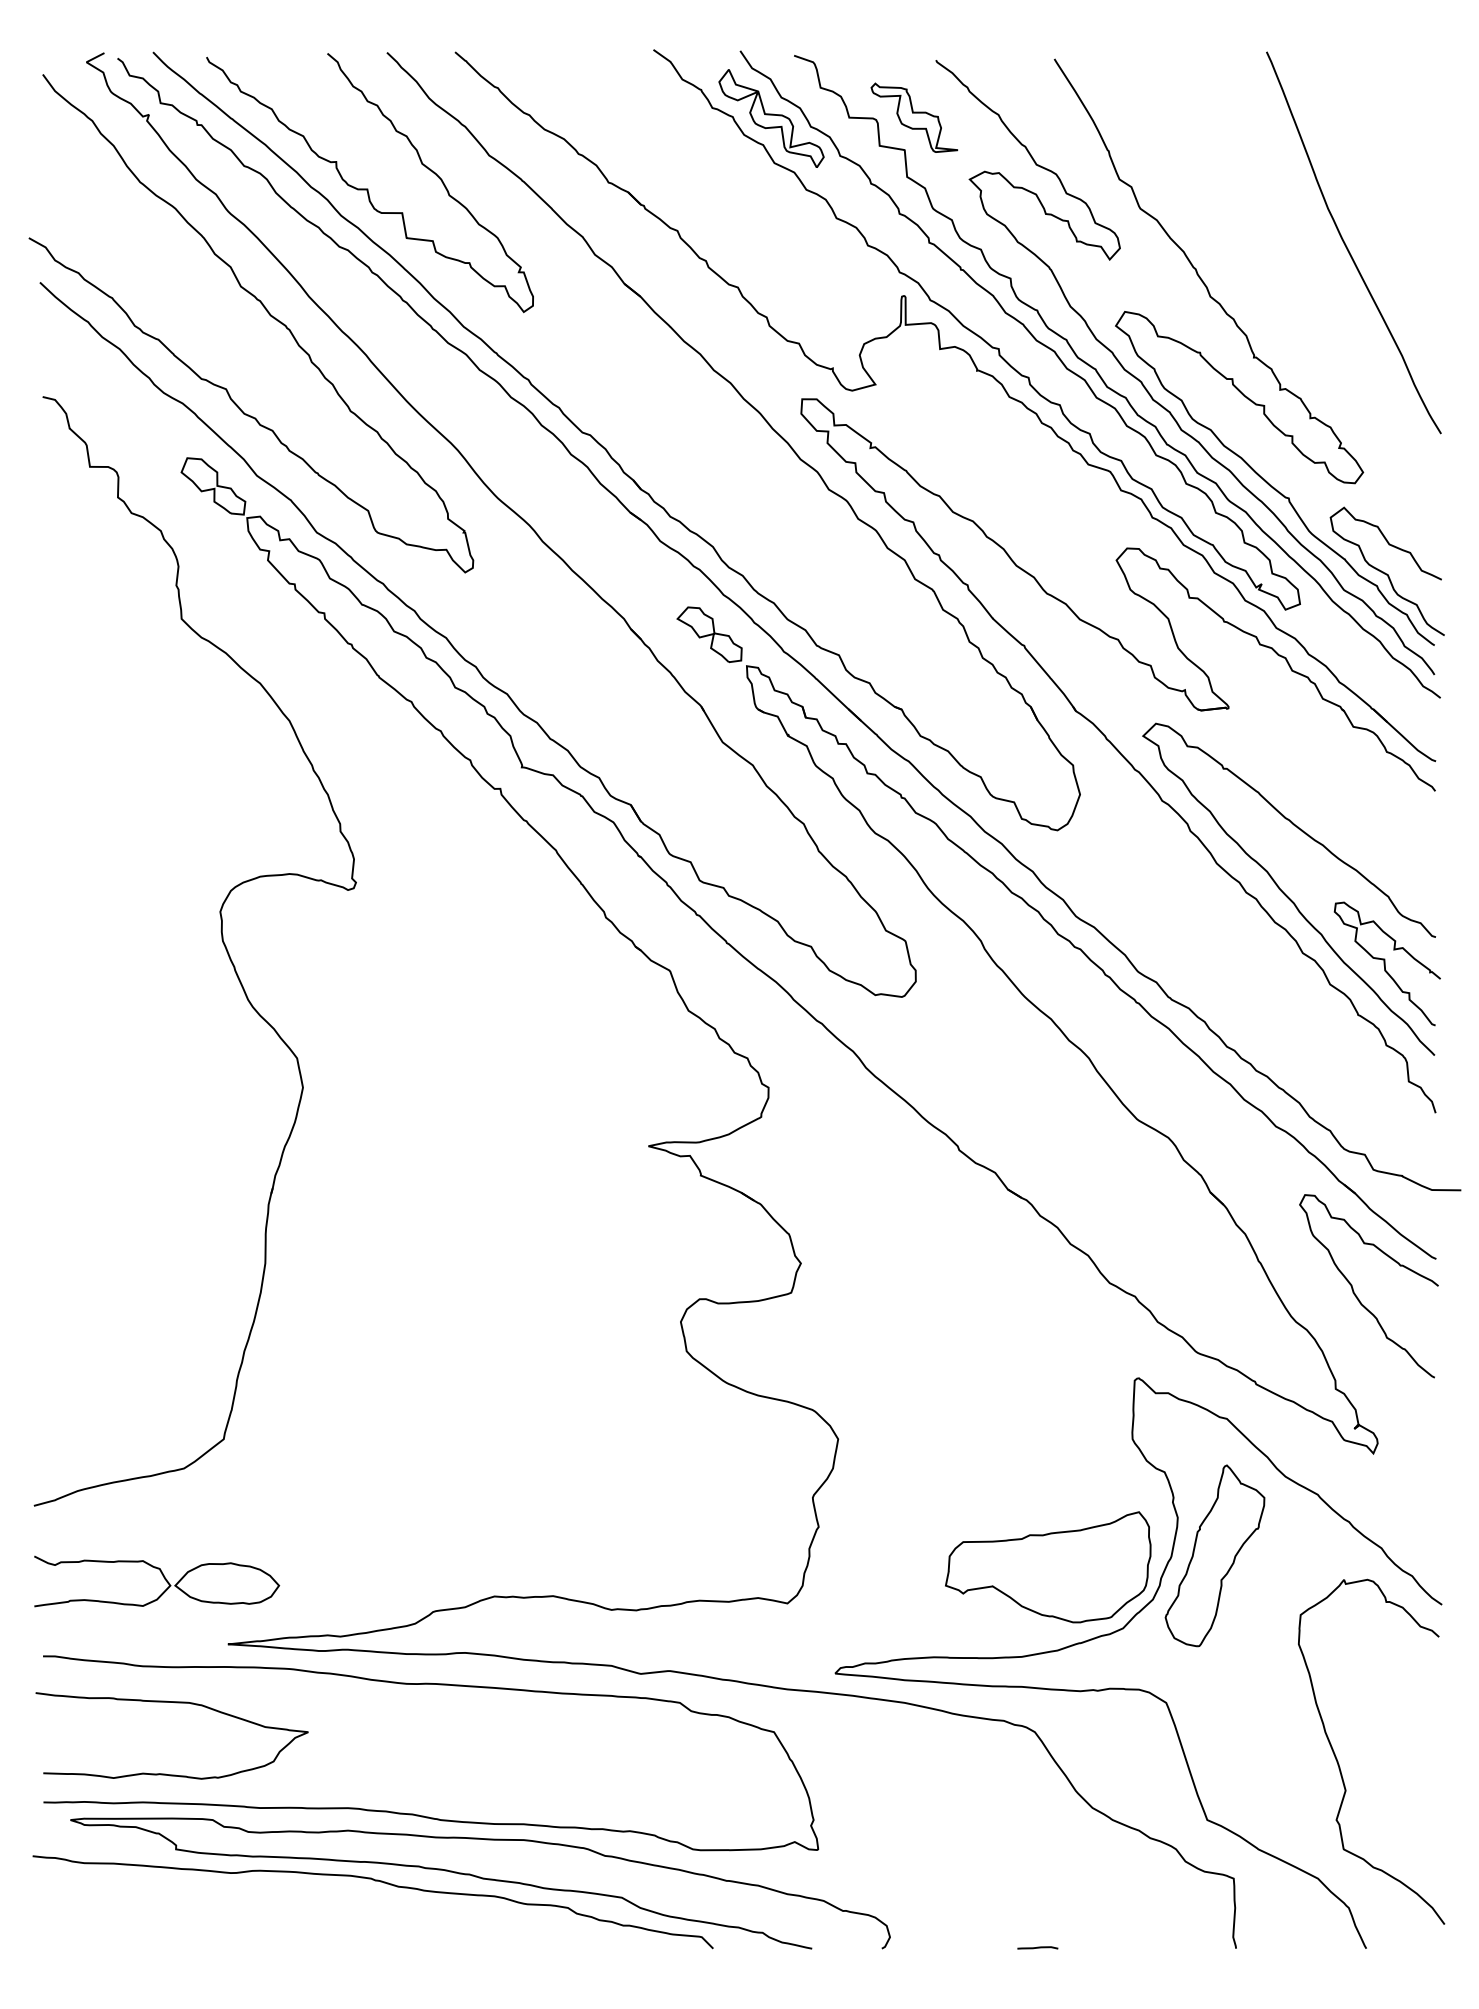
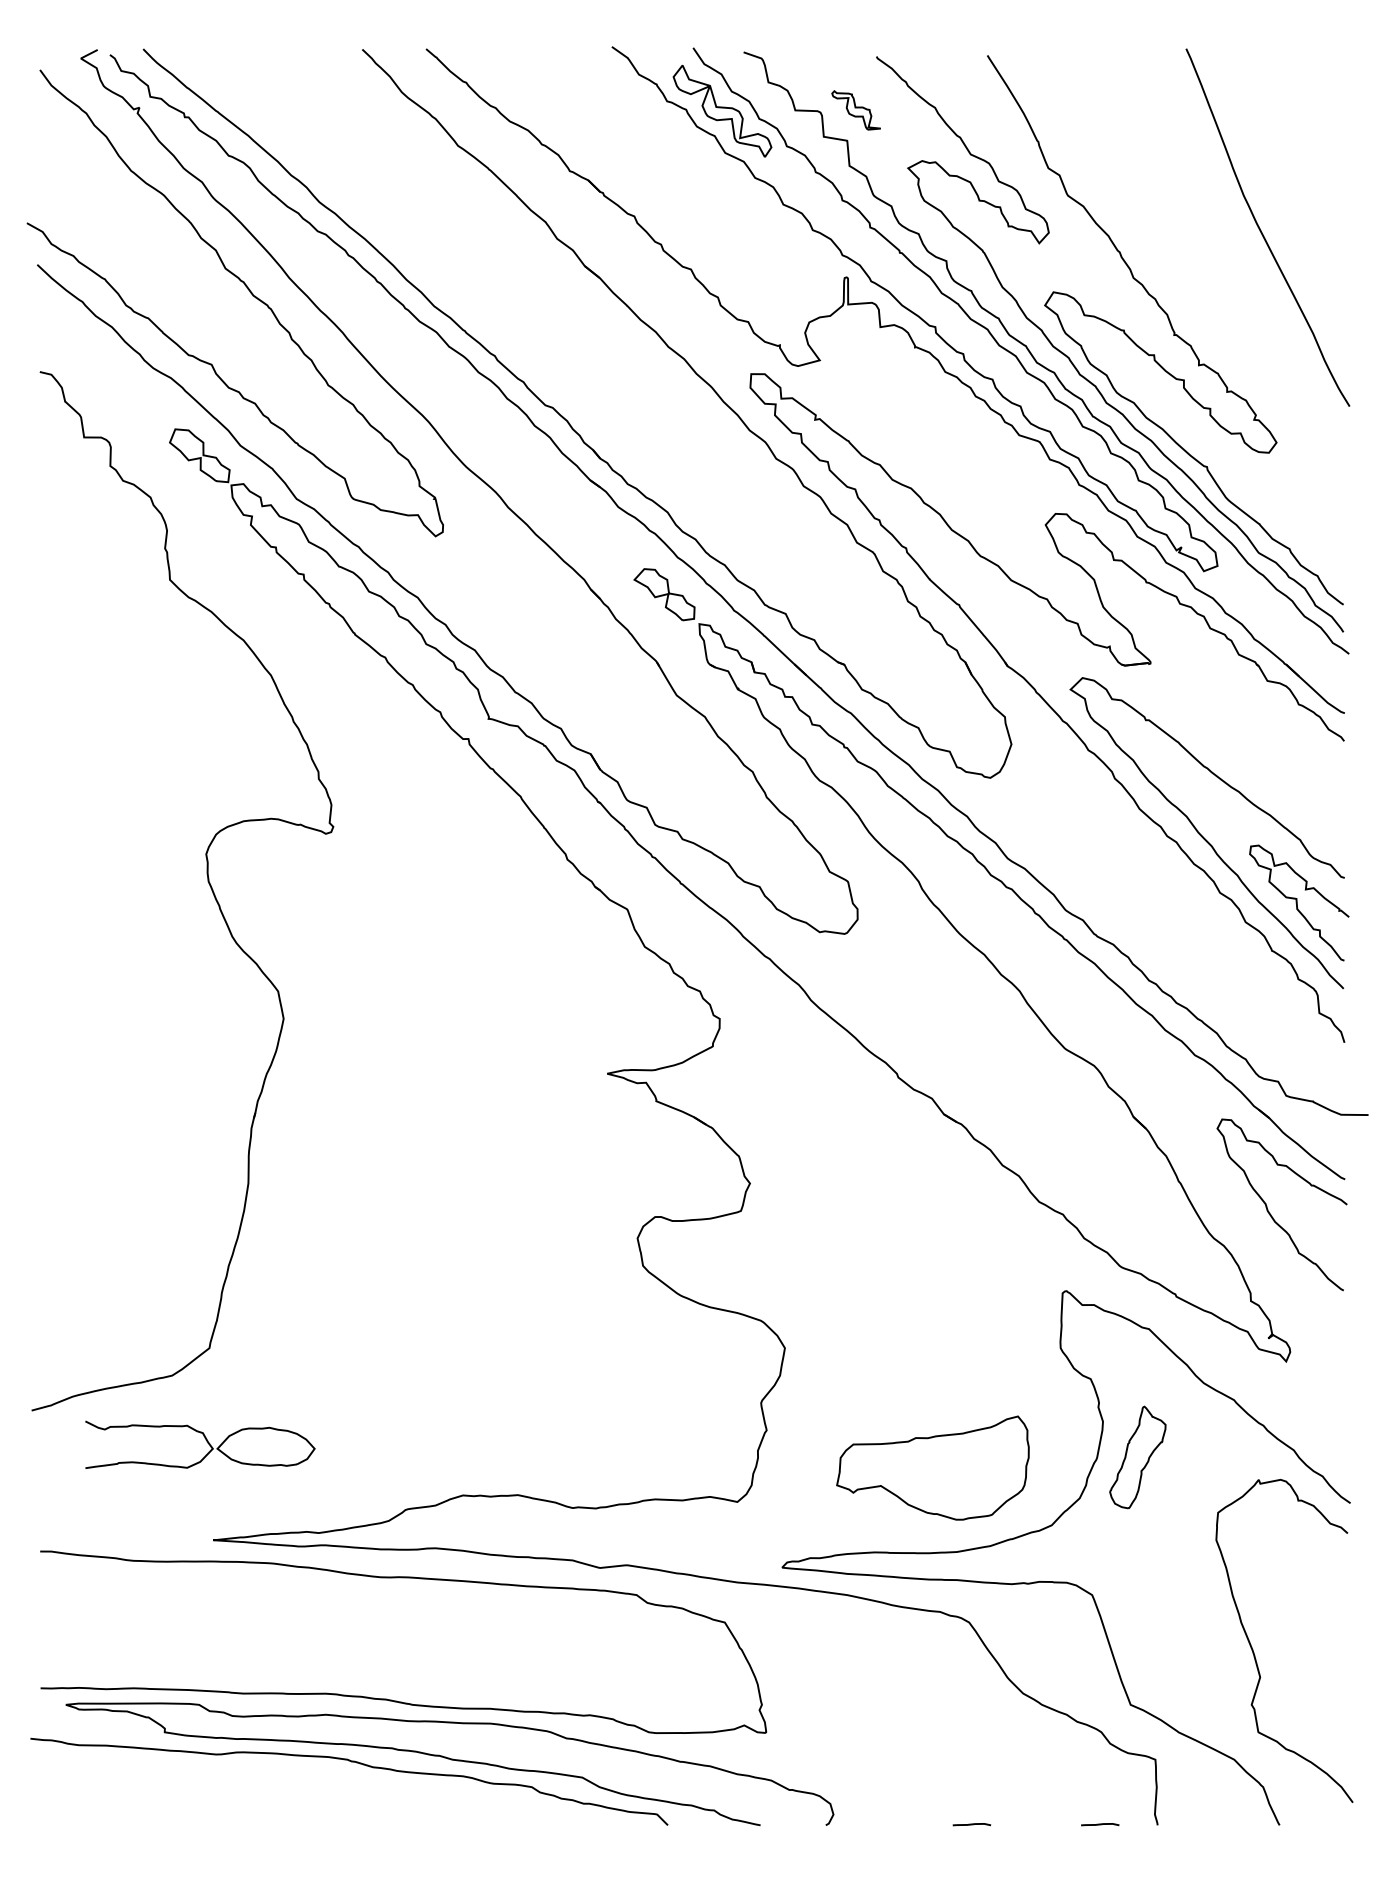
part: (914, 117) -> (856, 110), size x0.6
curve: (367, 188) -> (344, 176), removed
curve: (1385, 572) -> (1297, 536), removed
part: (1214, 1555) -> (1137, 1457), size x0.6
part: (1048, 1567) -> (933, 1468), moved
part: (163, 1577) -> (206, 1441), moved
curve: (175, 1703) -> (164, 1595), removed
line: (1174, 1947) -> (1099, 1824), added

